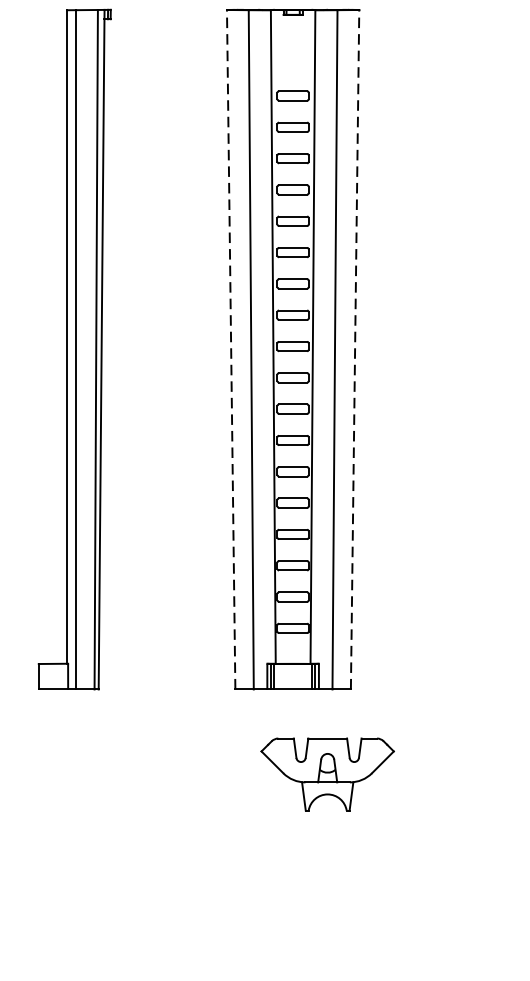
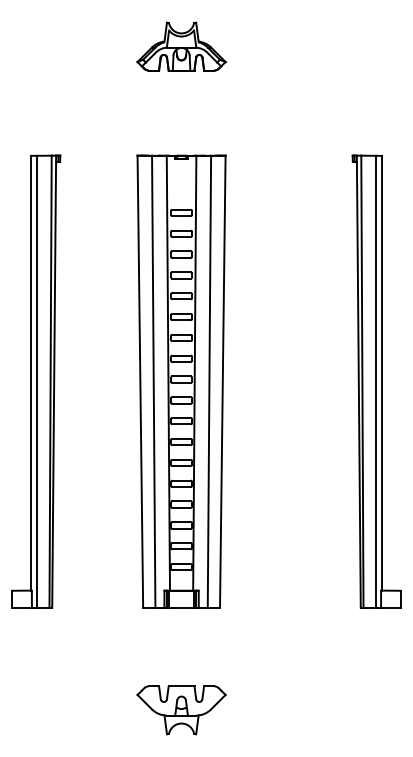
line: (231, 349) -> (140, 381), dashed -> solid
line: (354, 349) -> (222, 381), dashed -> solid
part: (327, 774) -> (181, 710), moved

